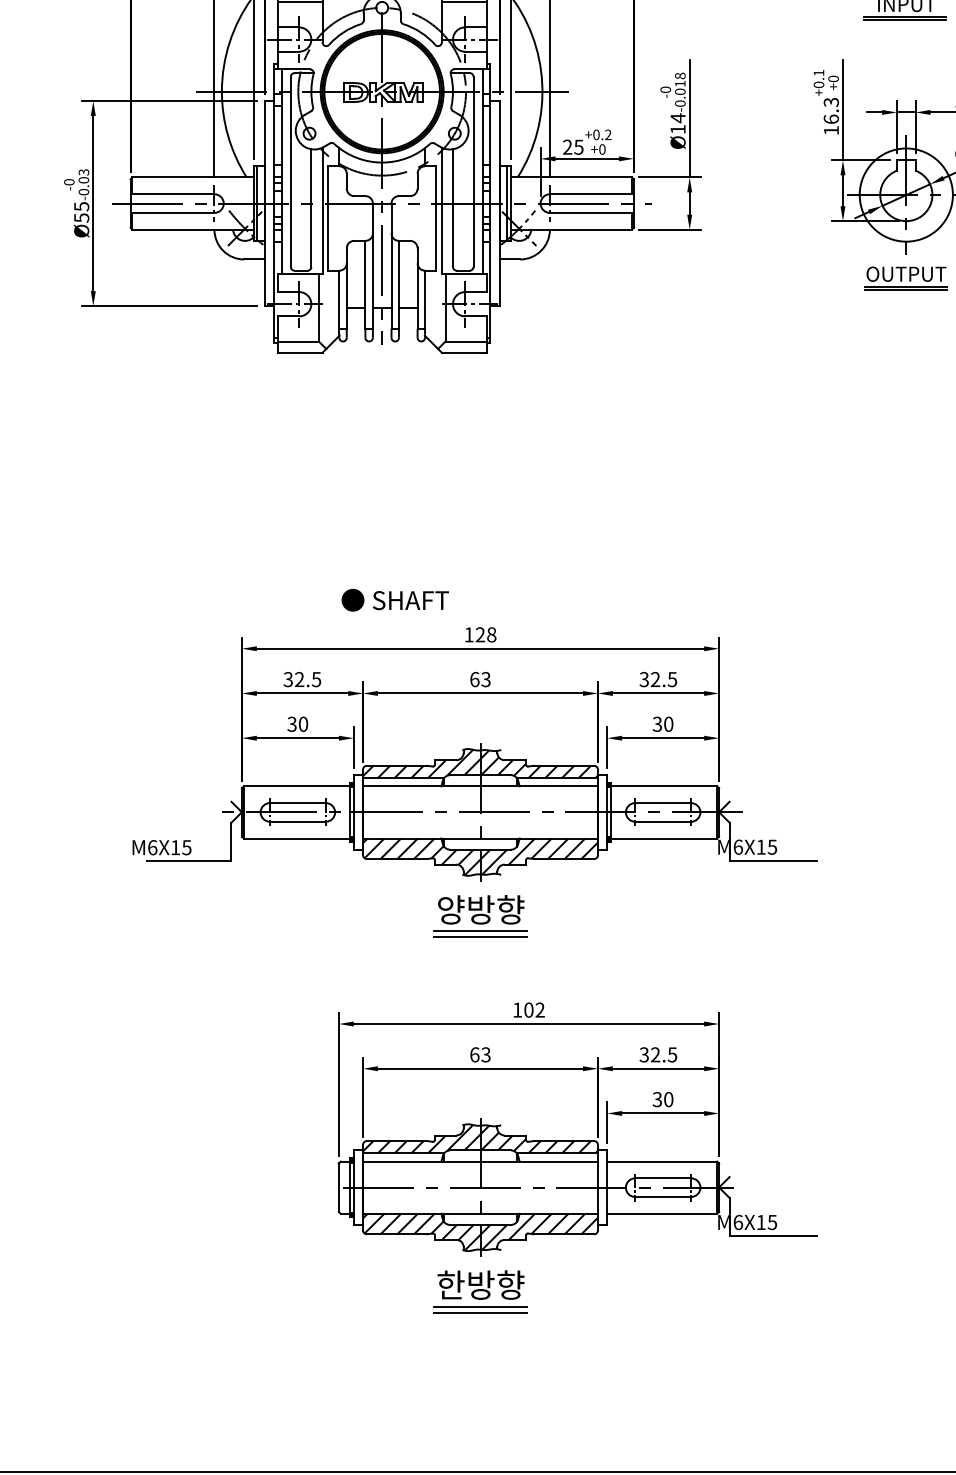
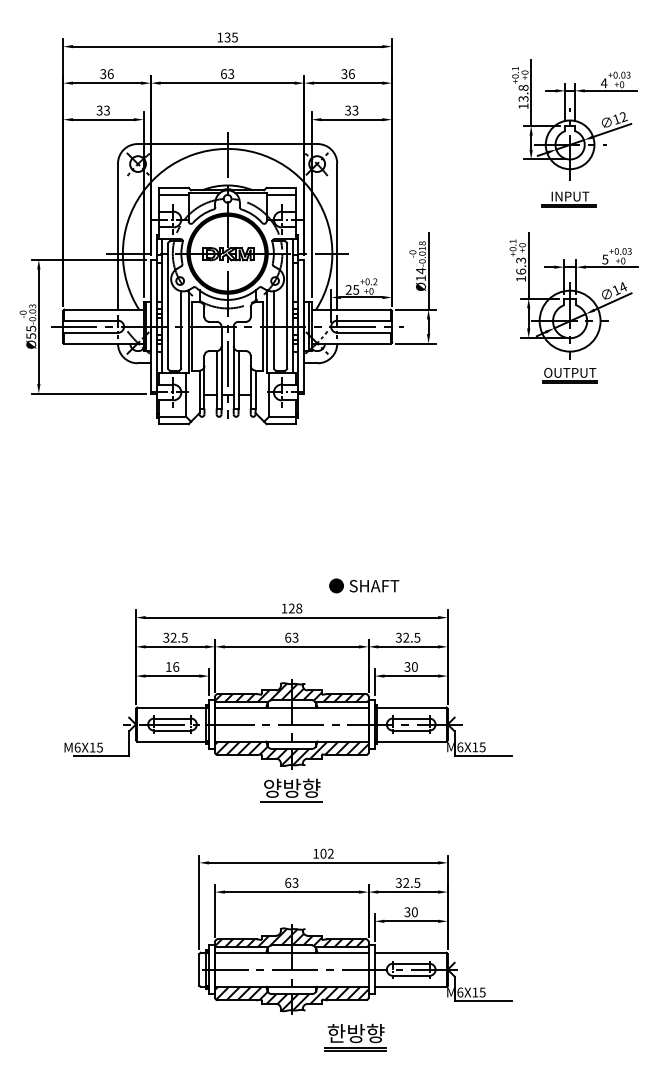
text: (395, 599) -> (364, 585), moved
text: (297, 723) -> (172, 666), 30 -> 16
line: (479, 937) -> (291, 806), removed
part: (479, 1291) -> (355, 1037), moved

